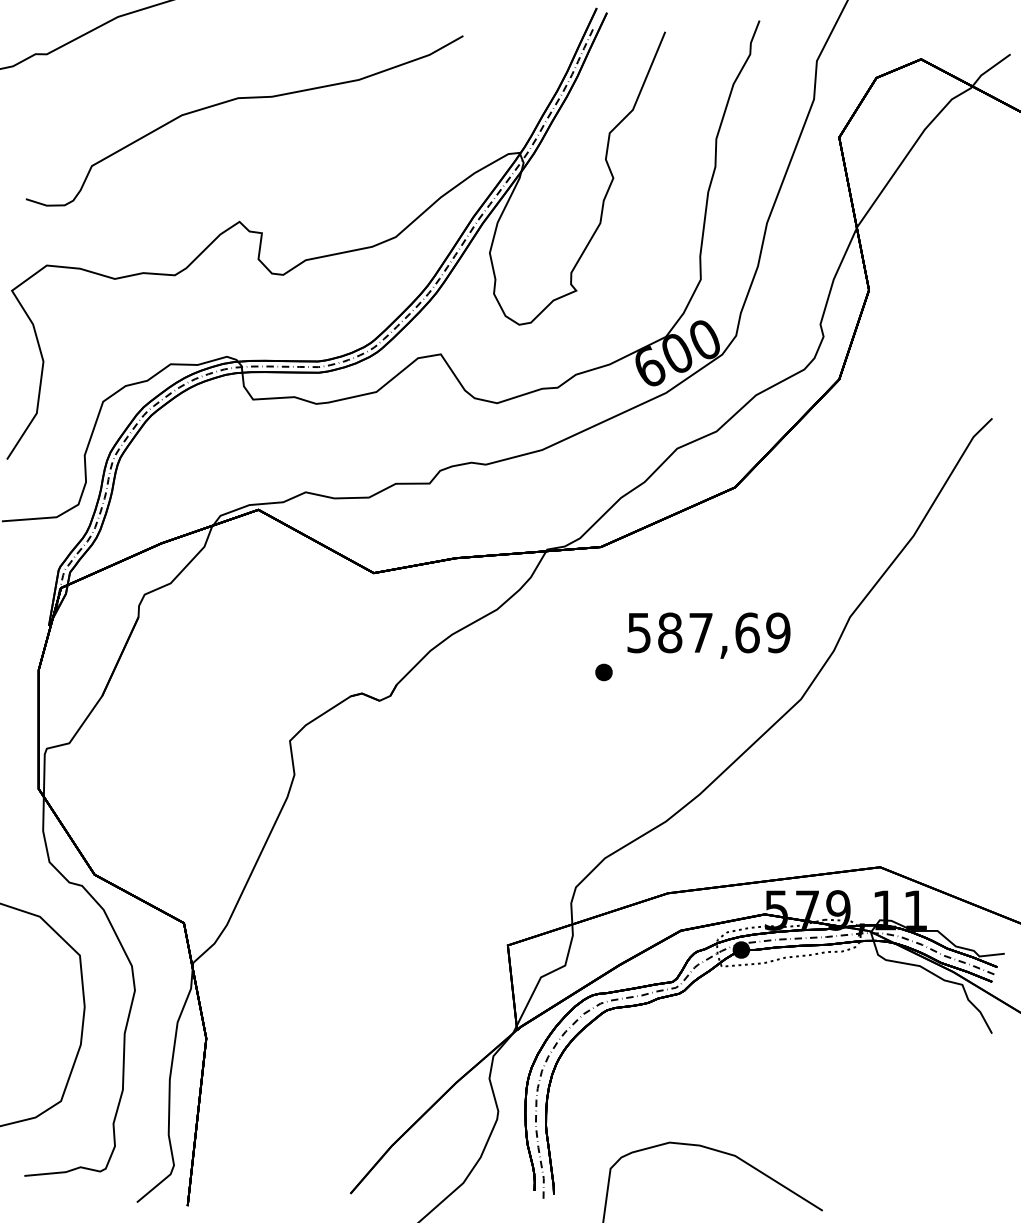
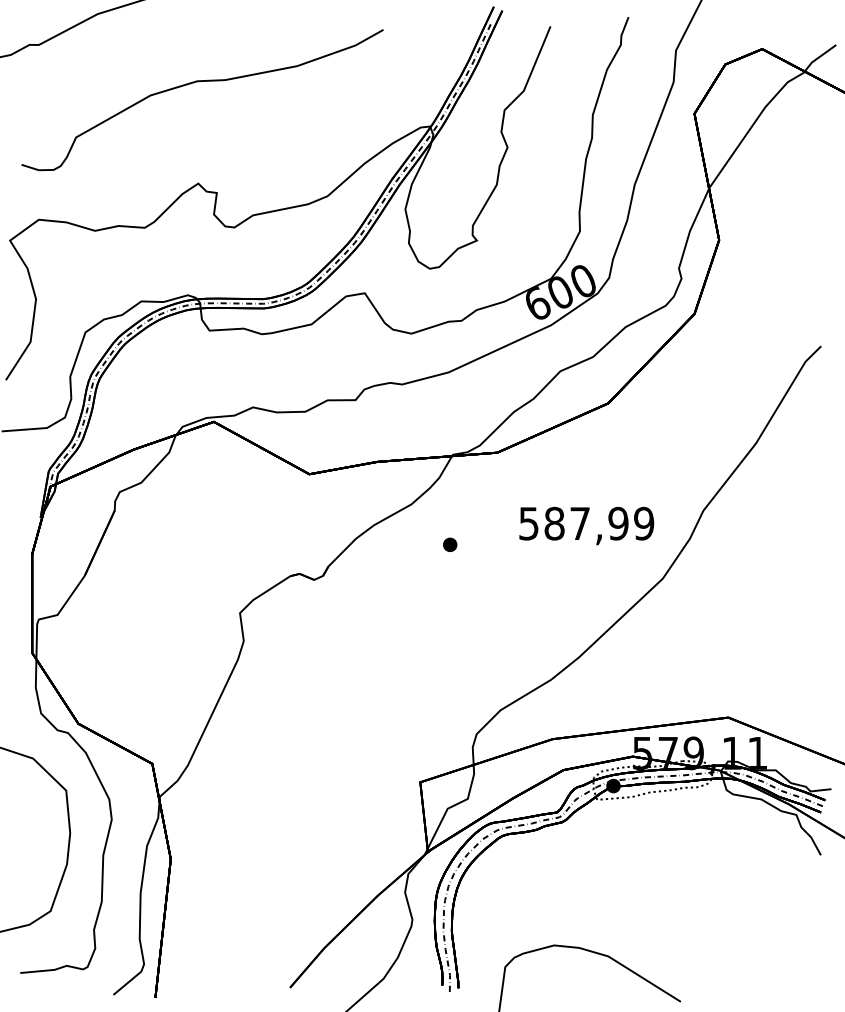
text: (747, 632) -> (618, 523), 587,69 -> 587,99
part: (603, 672) -> (449, 544), moved

